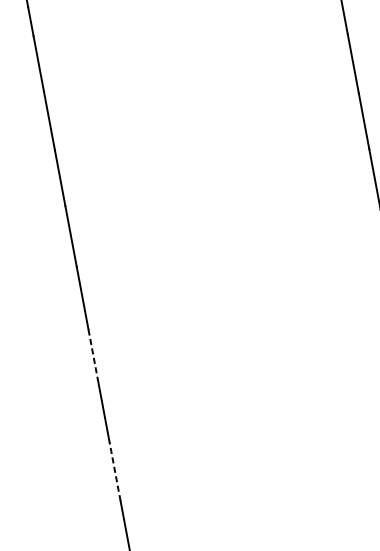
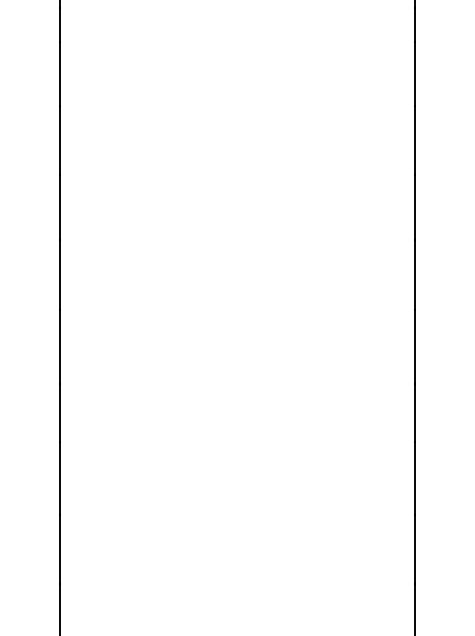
line: (93, 355) -> (60, 413), dashed -> solid
line: (115, 470) -> (60, 548), dashed -> solid

